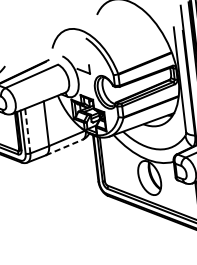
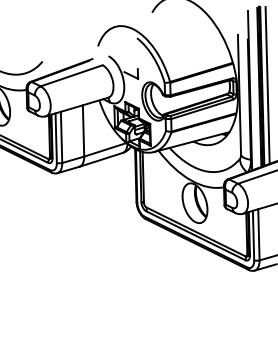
line: (27, 131) -> (61, 137), dashed -> solid
line: (64, 147) -> (101, 159), dashed -> solid

